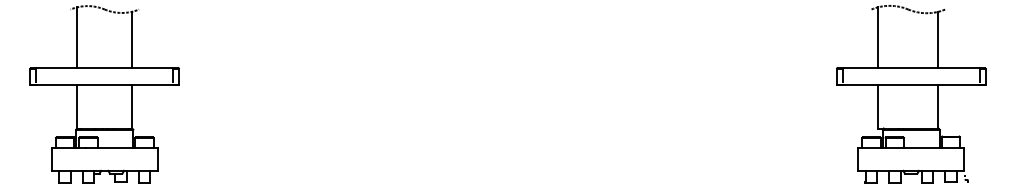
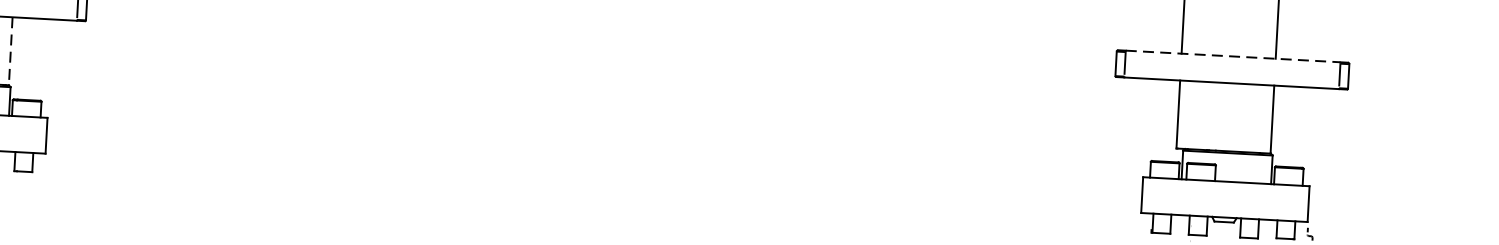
line: (911, 67) -> (1233, 55), solid -> dashed
line: (132, 106) -> (11, 50), solid -> dashed

